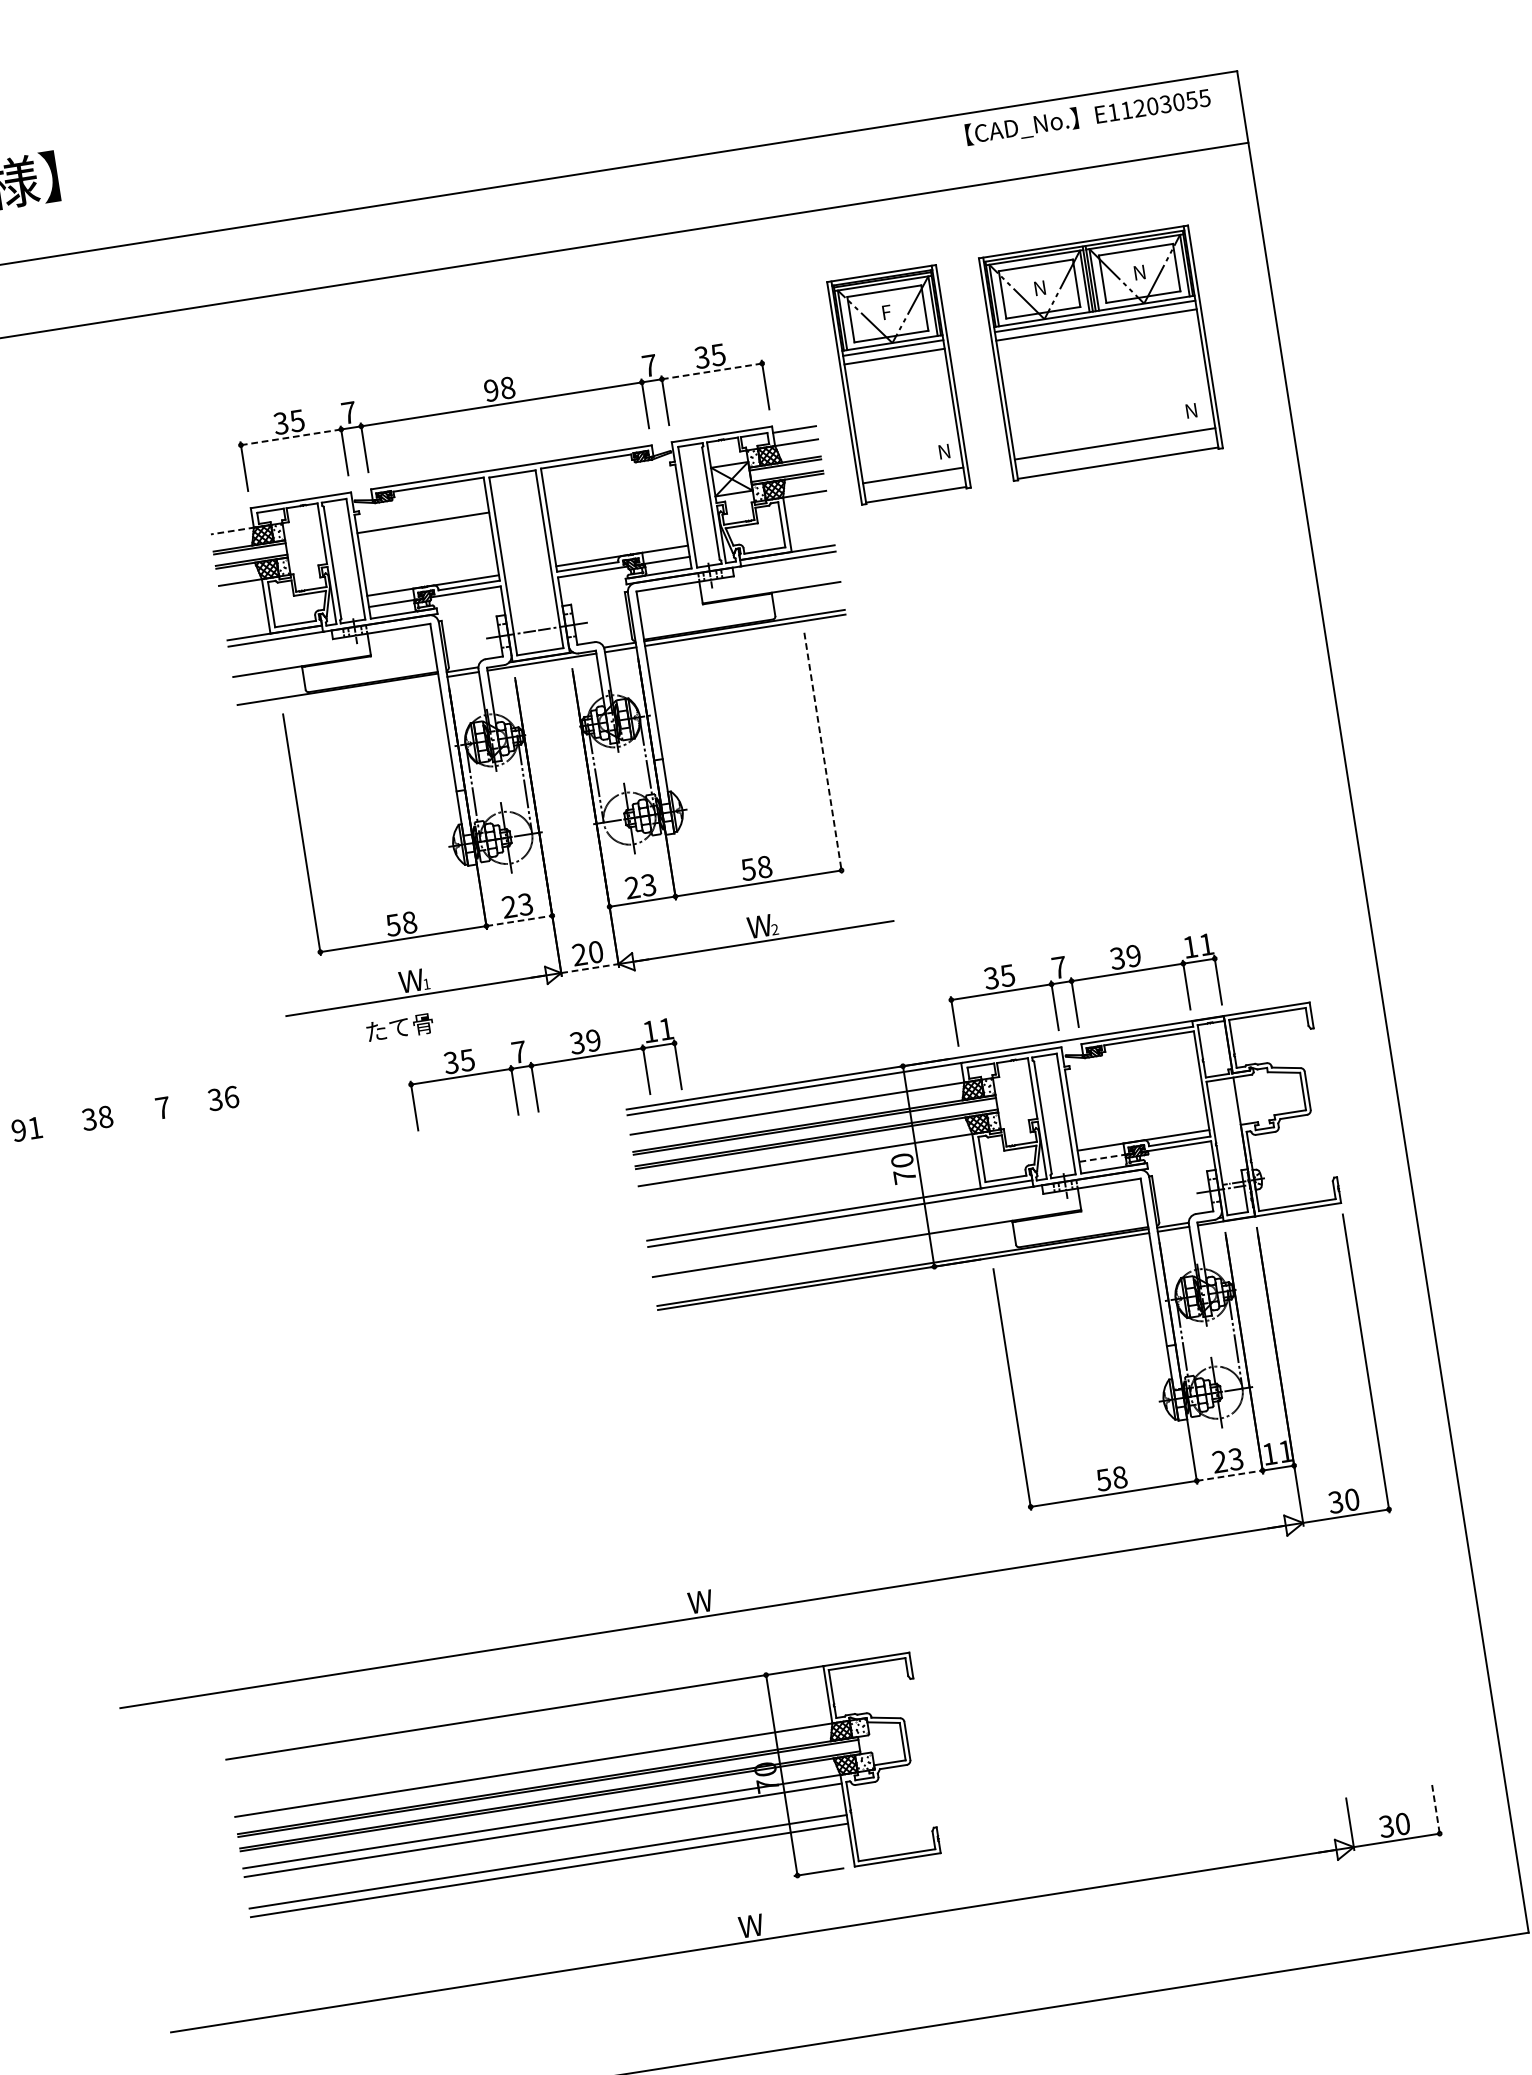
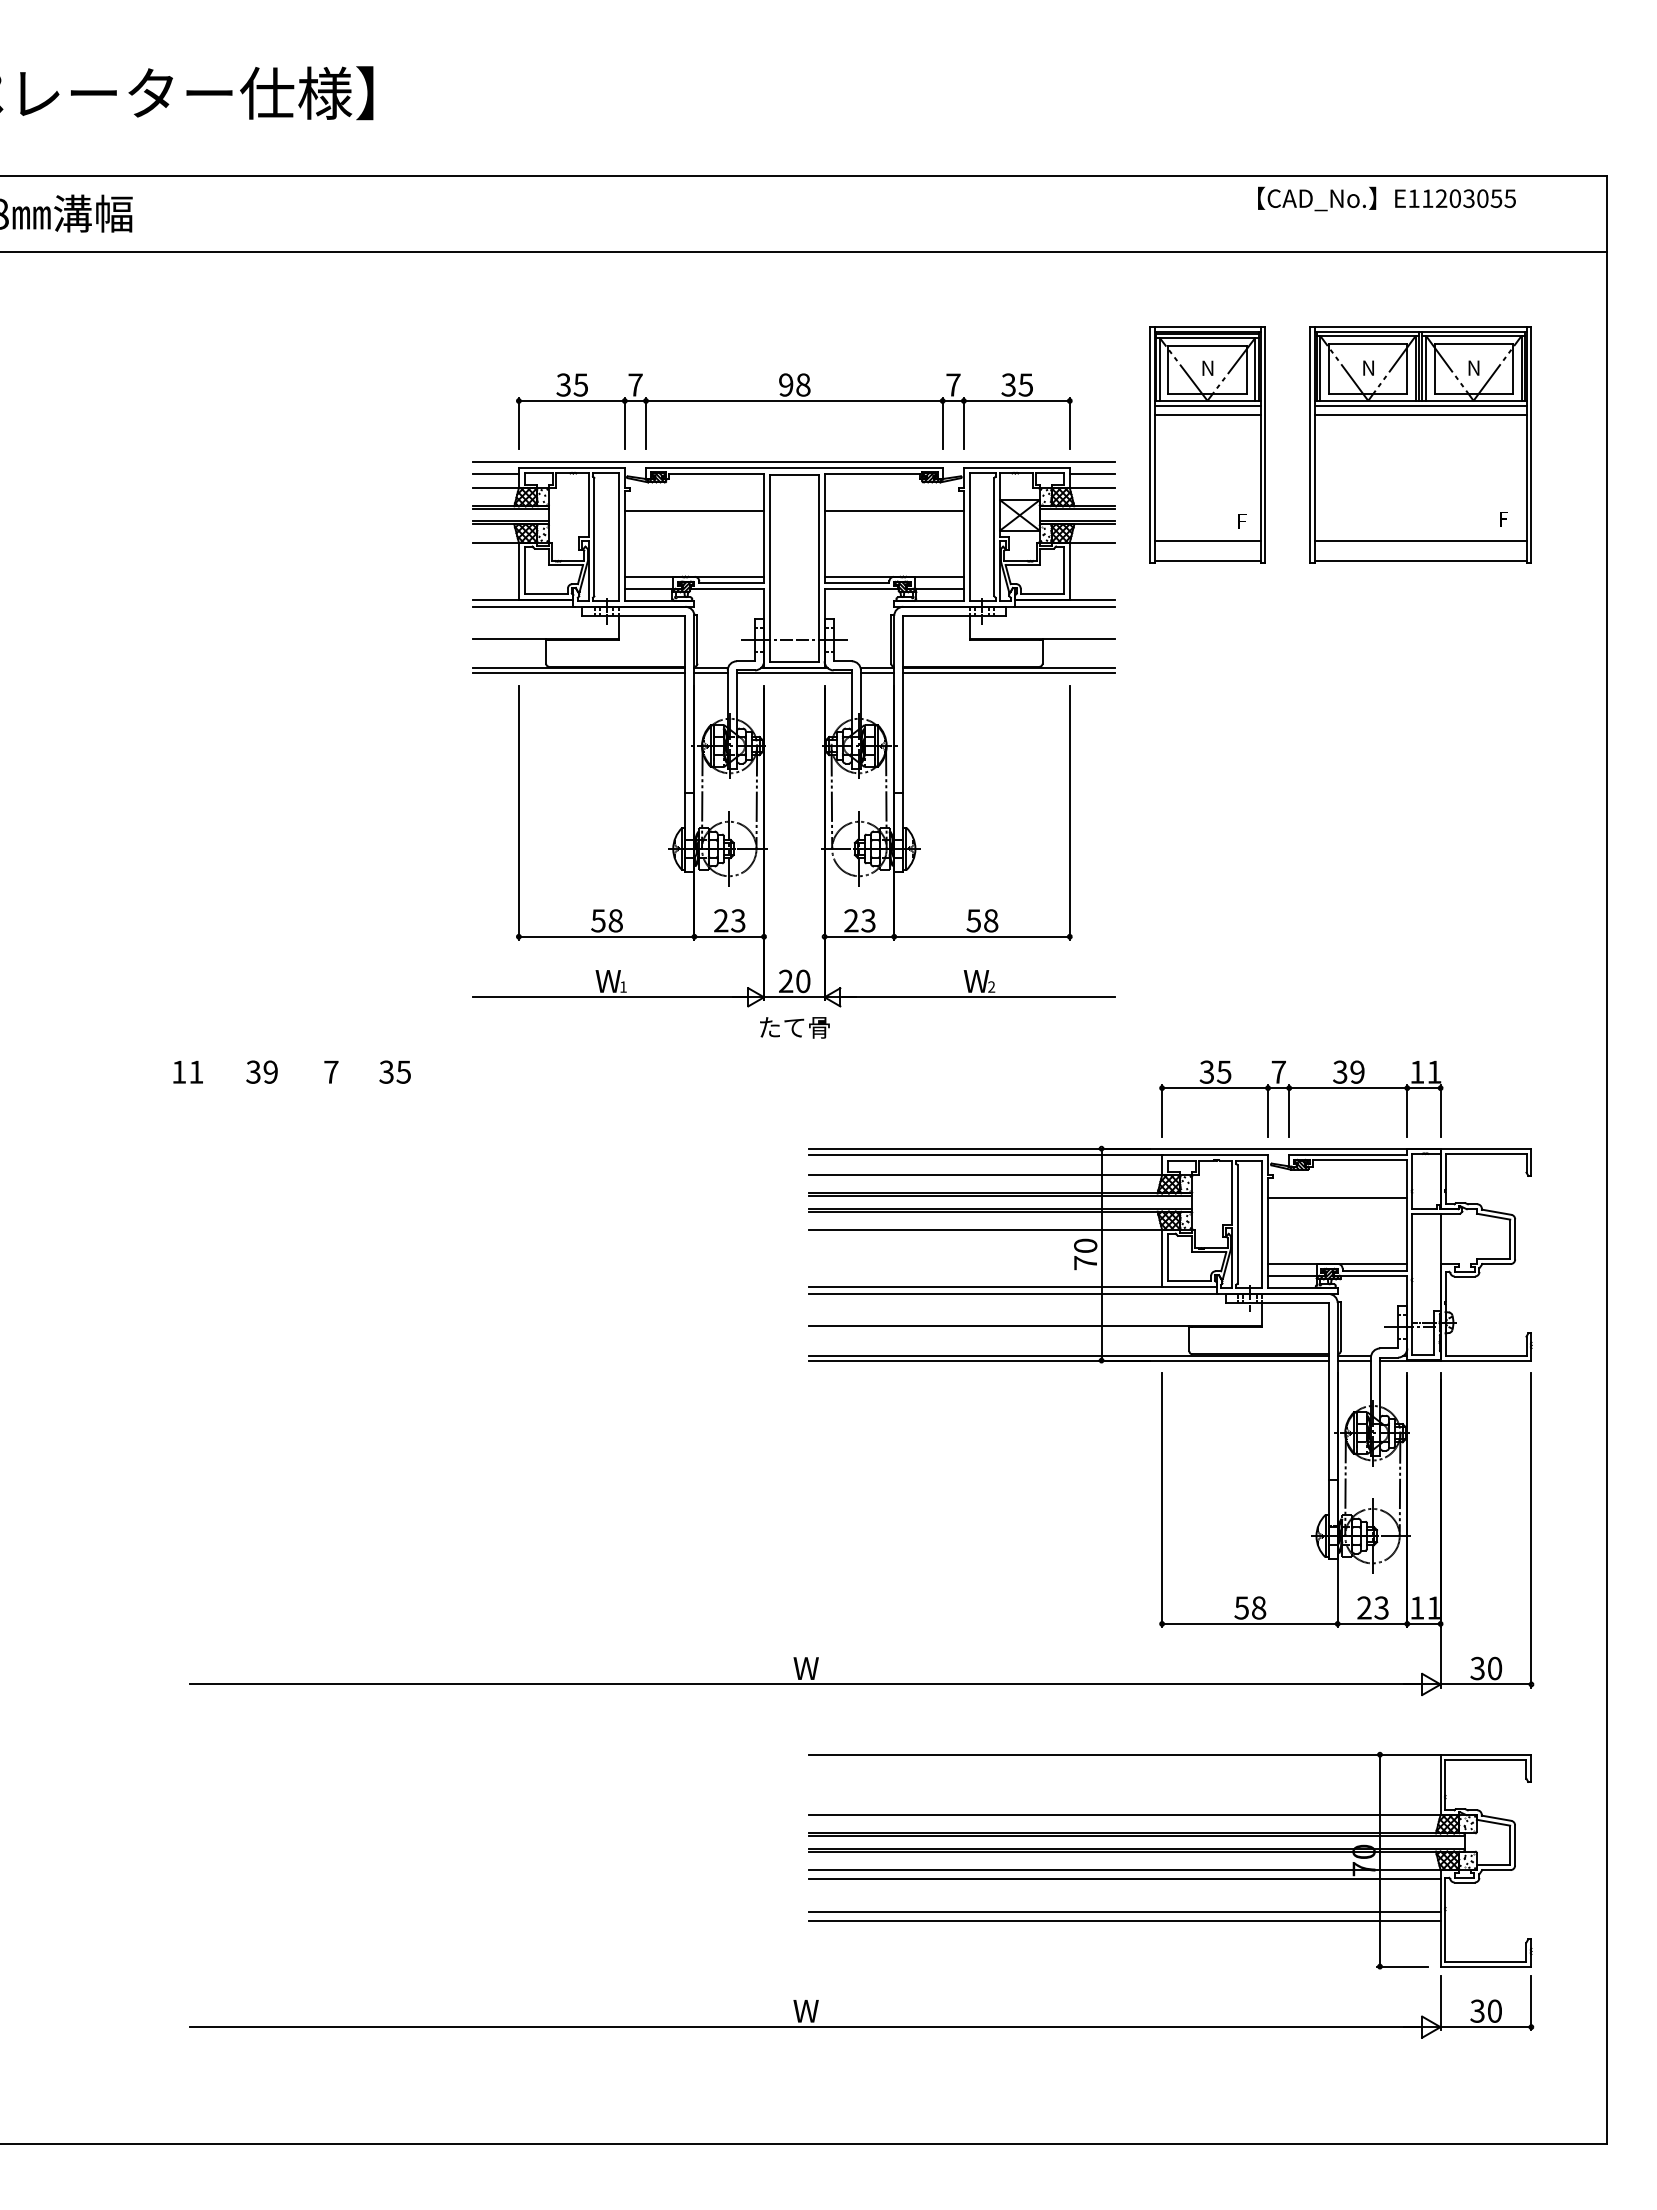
text: (1087, 116) -> (1386, 198), moved
text: (887, 311) -> (1207, 367), F -> N
line: (711, 371) -> (1016, 400), dashed -> solid
text: (1190, 410) -> (1504, 518), N -> F
line: (290, 436) -> (571, 400), dashed -> solid
text: (944, 450) -> (1243, 520), N -> F
line: (510, 461) -> (794, 461), added
line: (611, 493) -> (893, 510), added
line: (229, 518) -> (495, 474), added
line: (232, 531) -> (496, 488), dashed -> solid
line: (338, 694) -> (579, 673), added
line: (823, 753) -> (1069, 813), dashed -> solid
line: (519, 920) -> (729, 936), dashed -> solid
line: (590, 968) -> (794, 997), dashed -> solid
text: (399, 1027) -> (794, 1027), moved
part: (543, 1064) -> (730, 1088), removed
line: (1133, 1078) -> (1337, 1198), added
text: (231, 1096) -> (403, 1071), 36 -> 35
text: (105, 1116) -> (270, 1071), 38 -> 39
text: (19, 1129) -> (179, 1071), 91 -> 11
line: (1102, 1157) -> (1292, 1275), dashed -> solid
line: (1229, 1475) -> (1372, 1623), dashed -> solid
part: (582, 1798) -> (1170, 1852), moved
line: (1436, 1811) -> (1531, 2003), dashed -> solid

